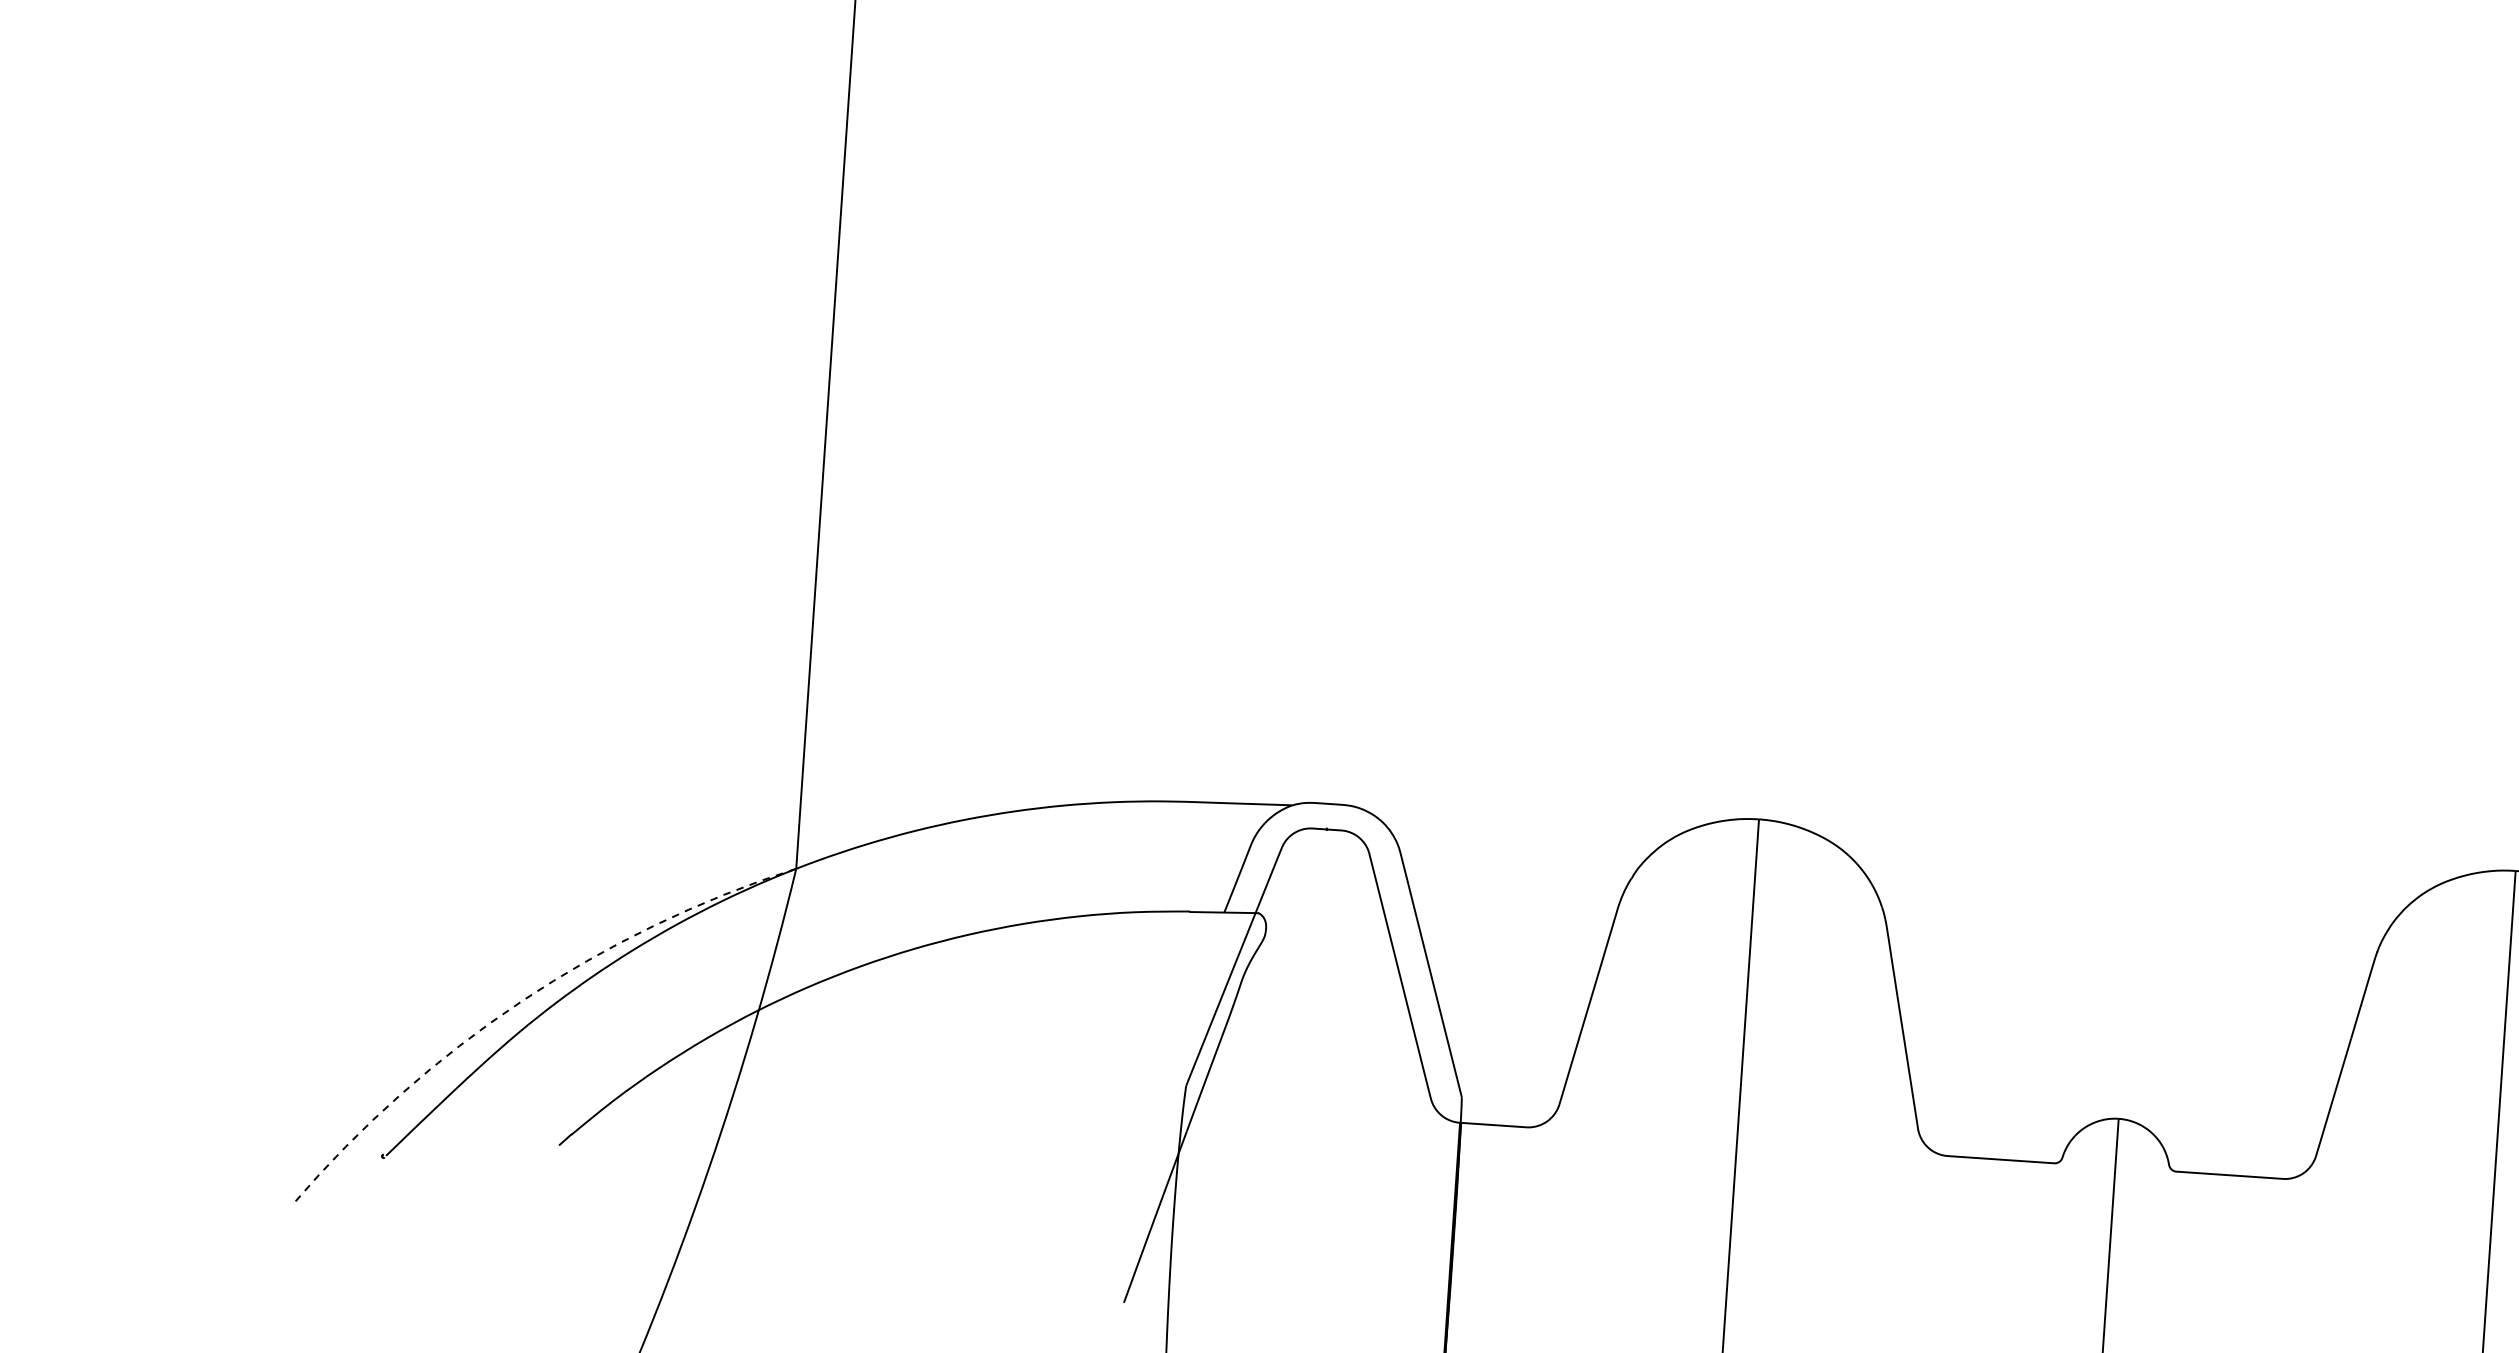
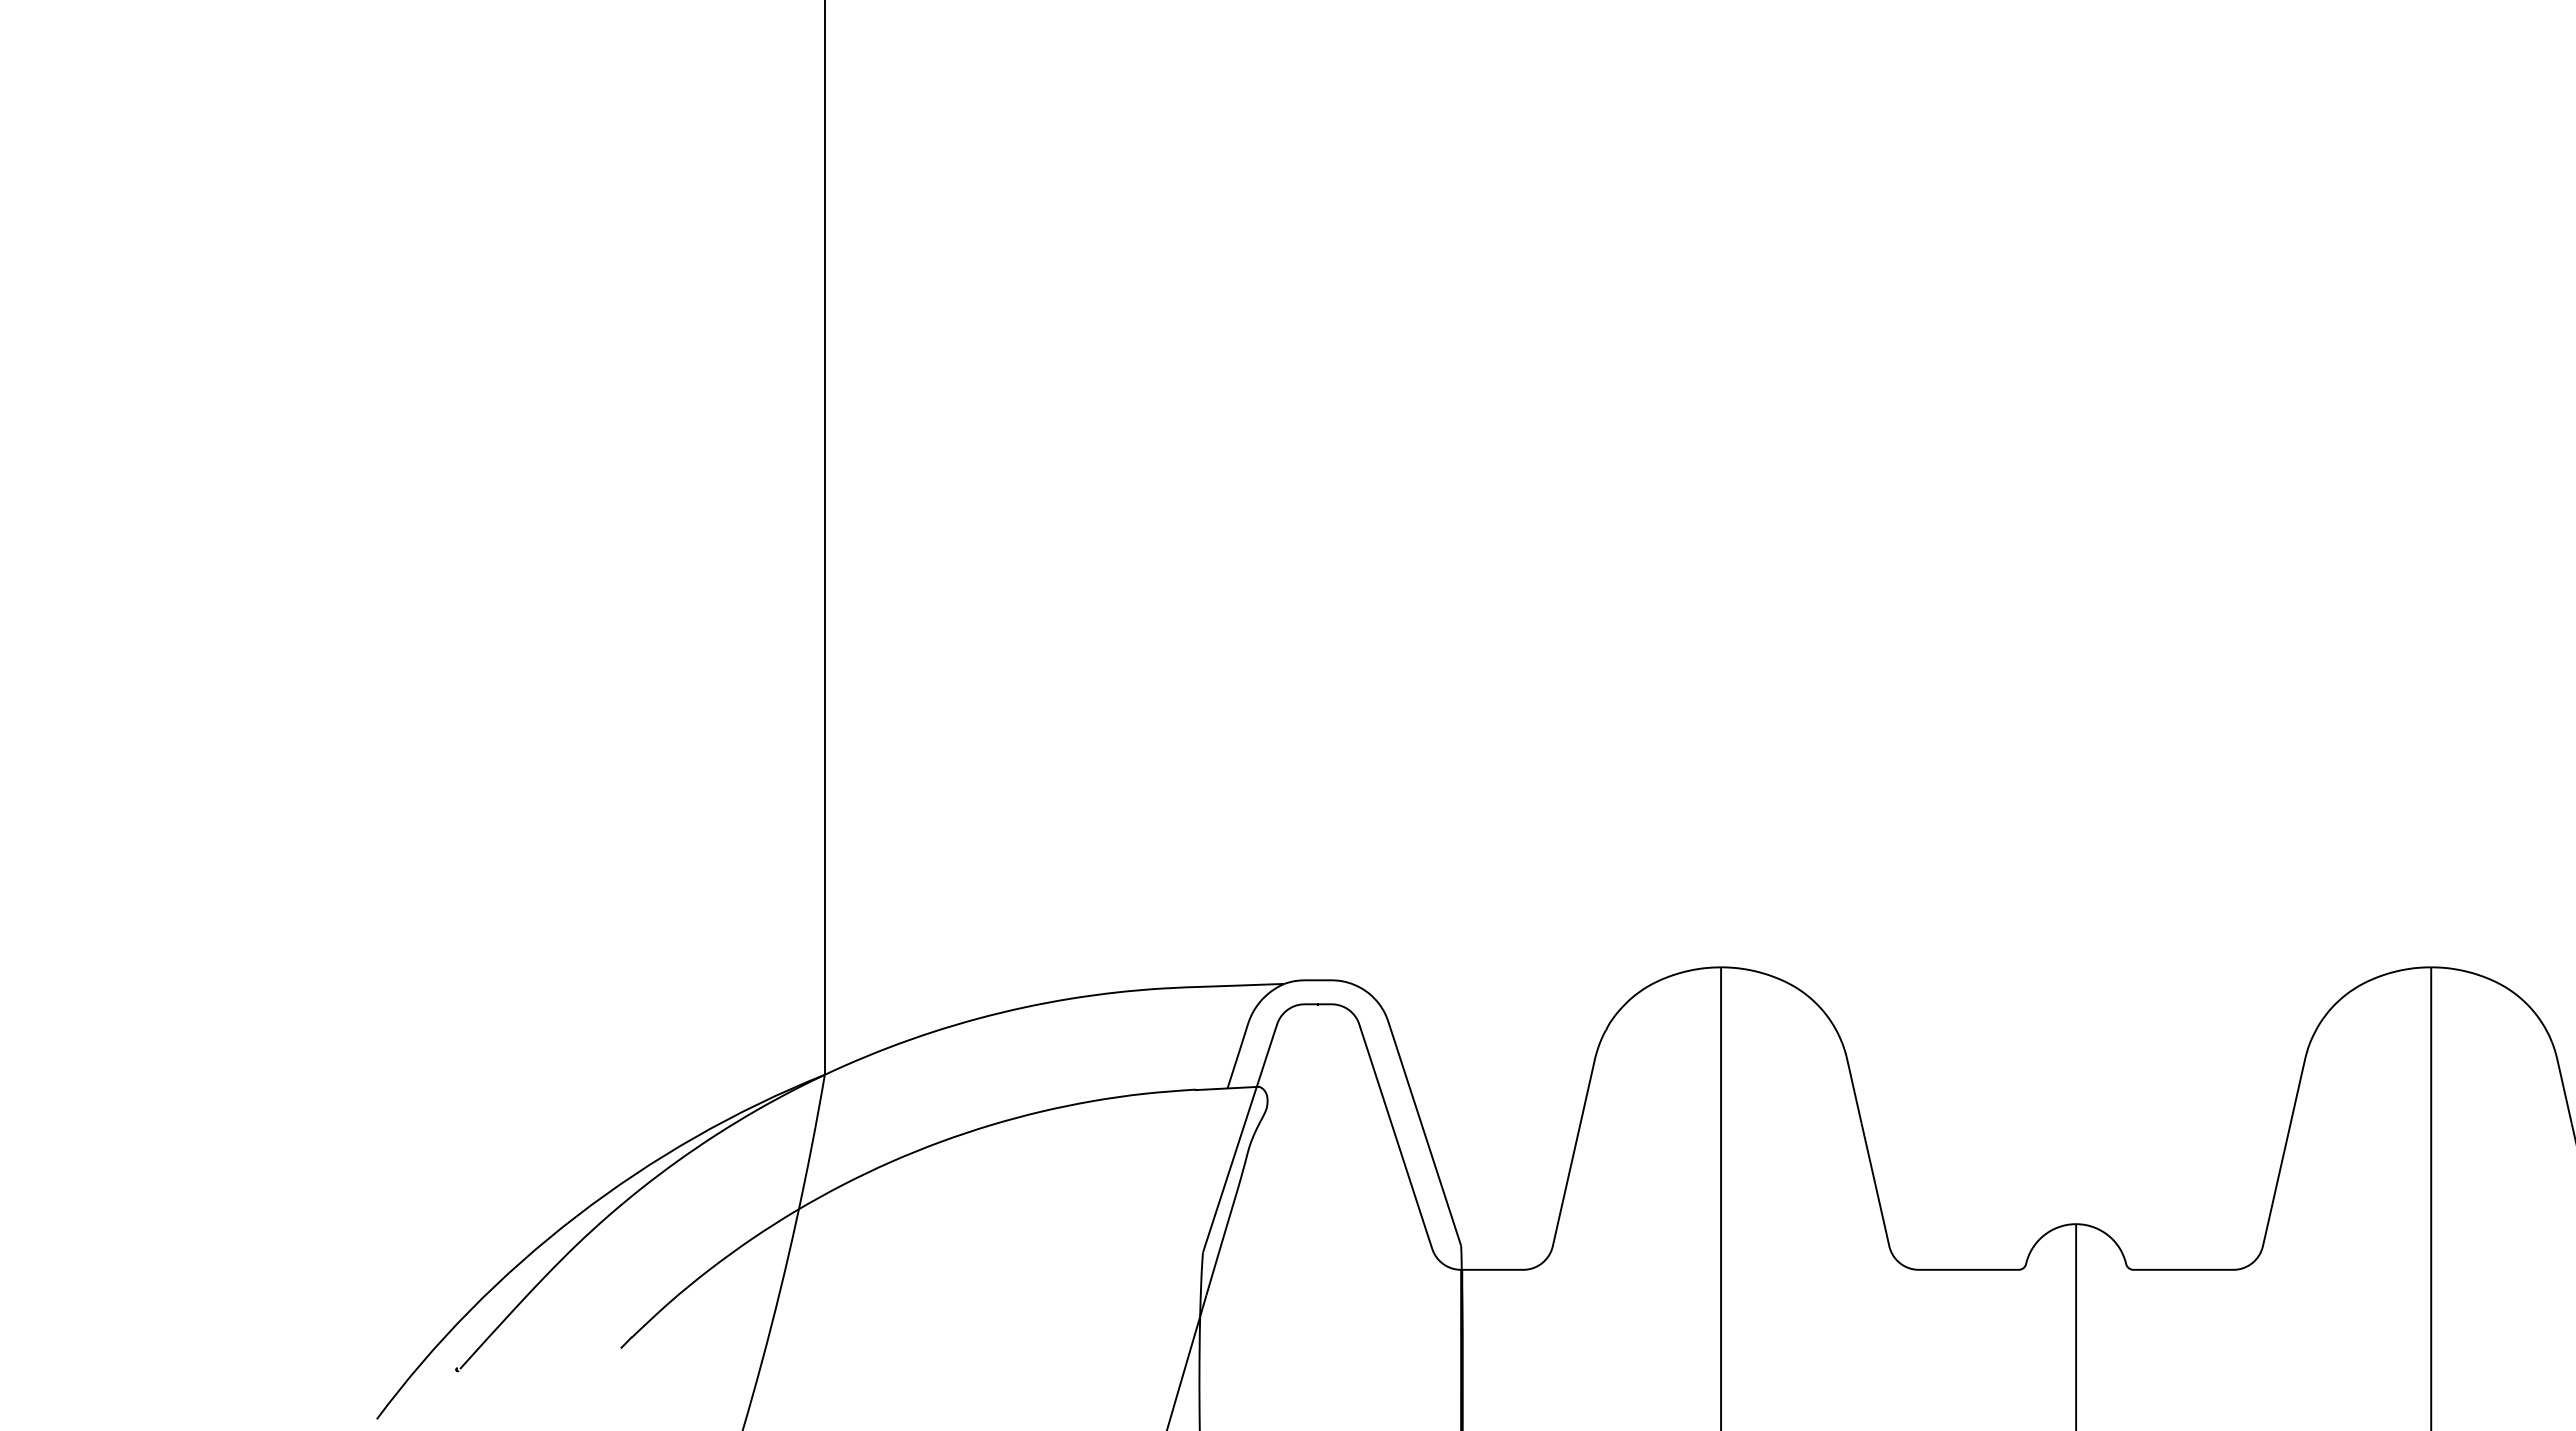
arc: (521, 1001) -> (576, 1216), dashed -> solid

